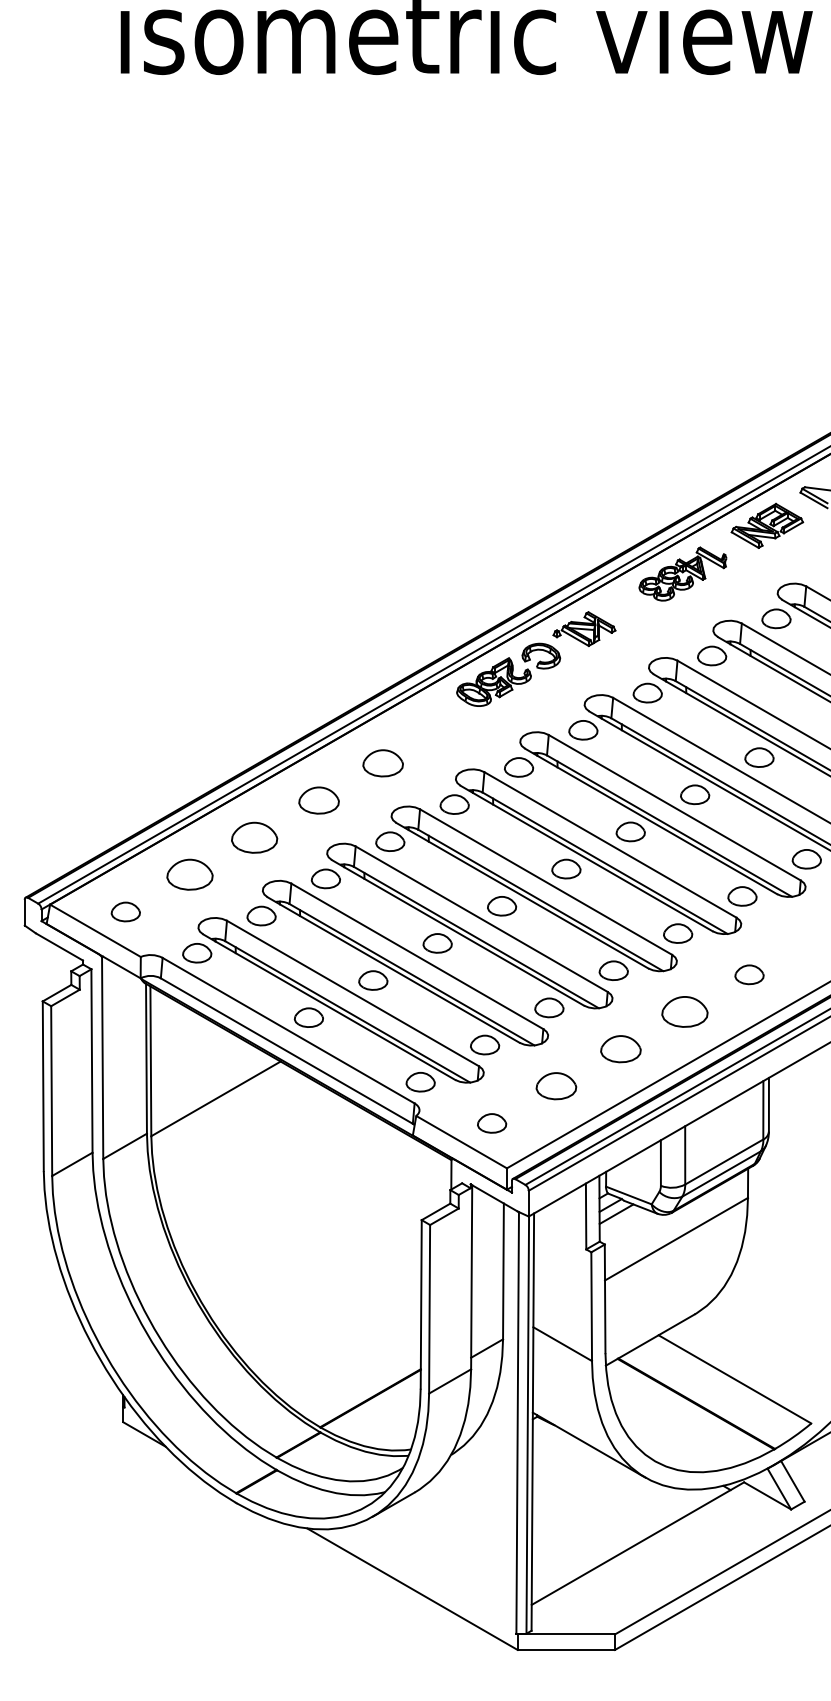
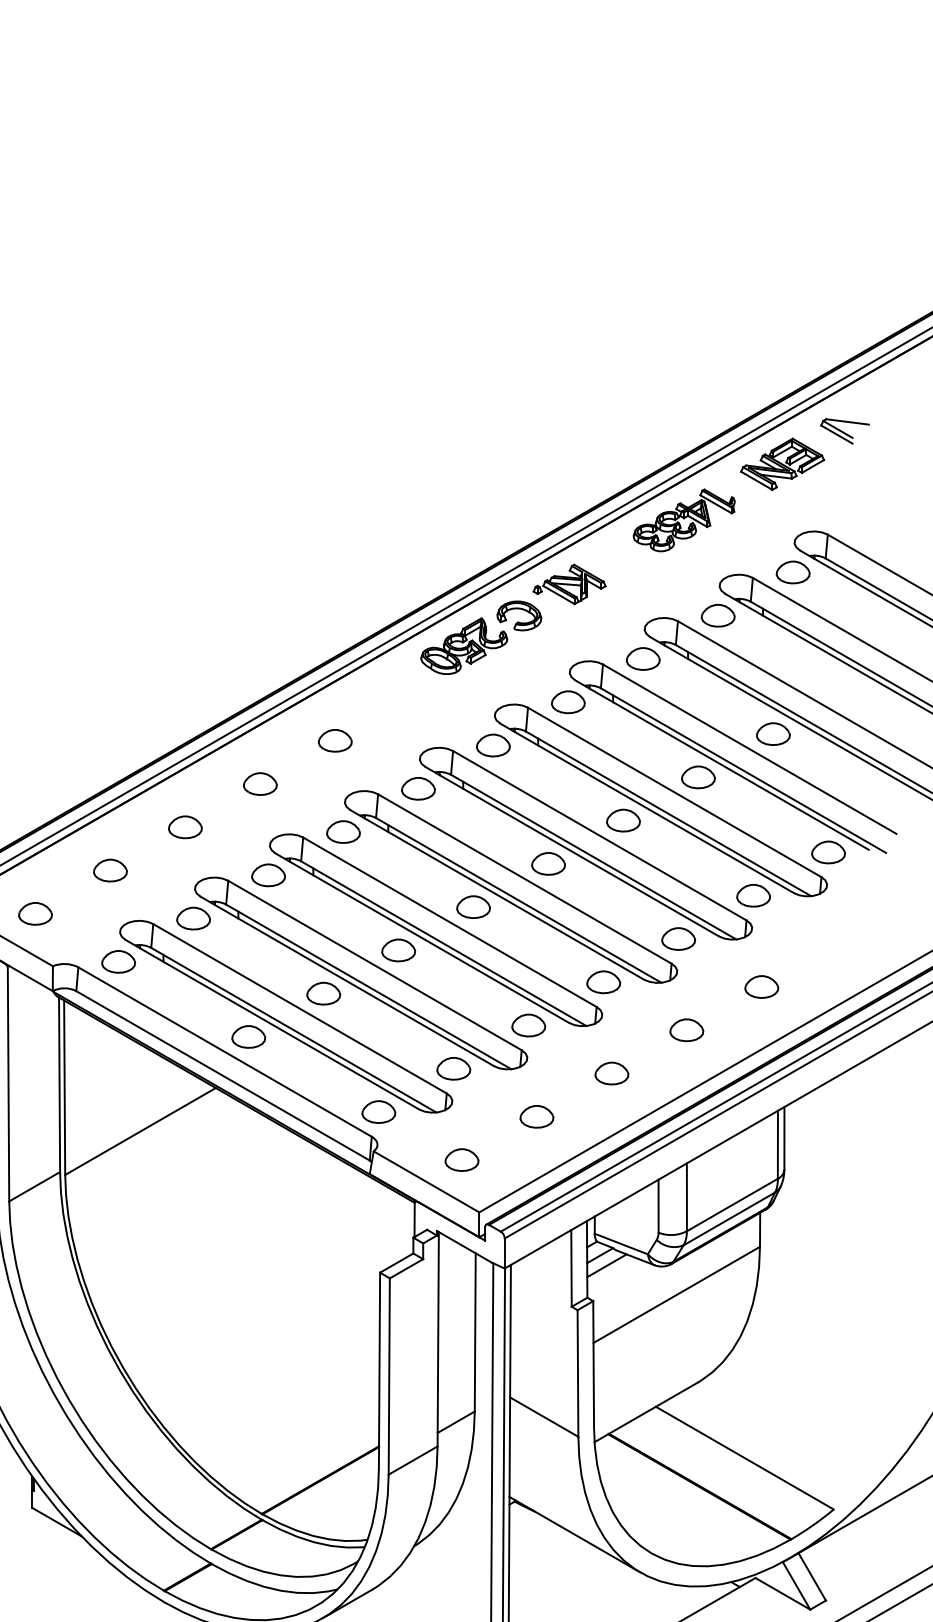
part: (383, 763) -> (335, 740), size x0.71
part: (318, 800) -> (259, 784), size x0.71
part: (254, 837) -> (185, 827), size x0.62
part: (190, 874) -> (110, 870), size x0.62
part: (685, 1011) -> (687, 1029), size x0.62
part: (620, 1048) -> (611, 1072), size x0.71
part: (556, 1086) -> (537, 1117), size x0.71

